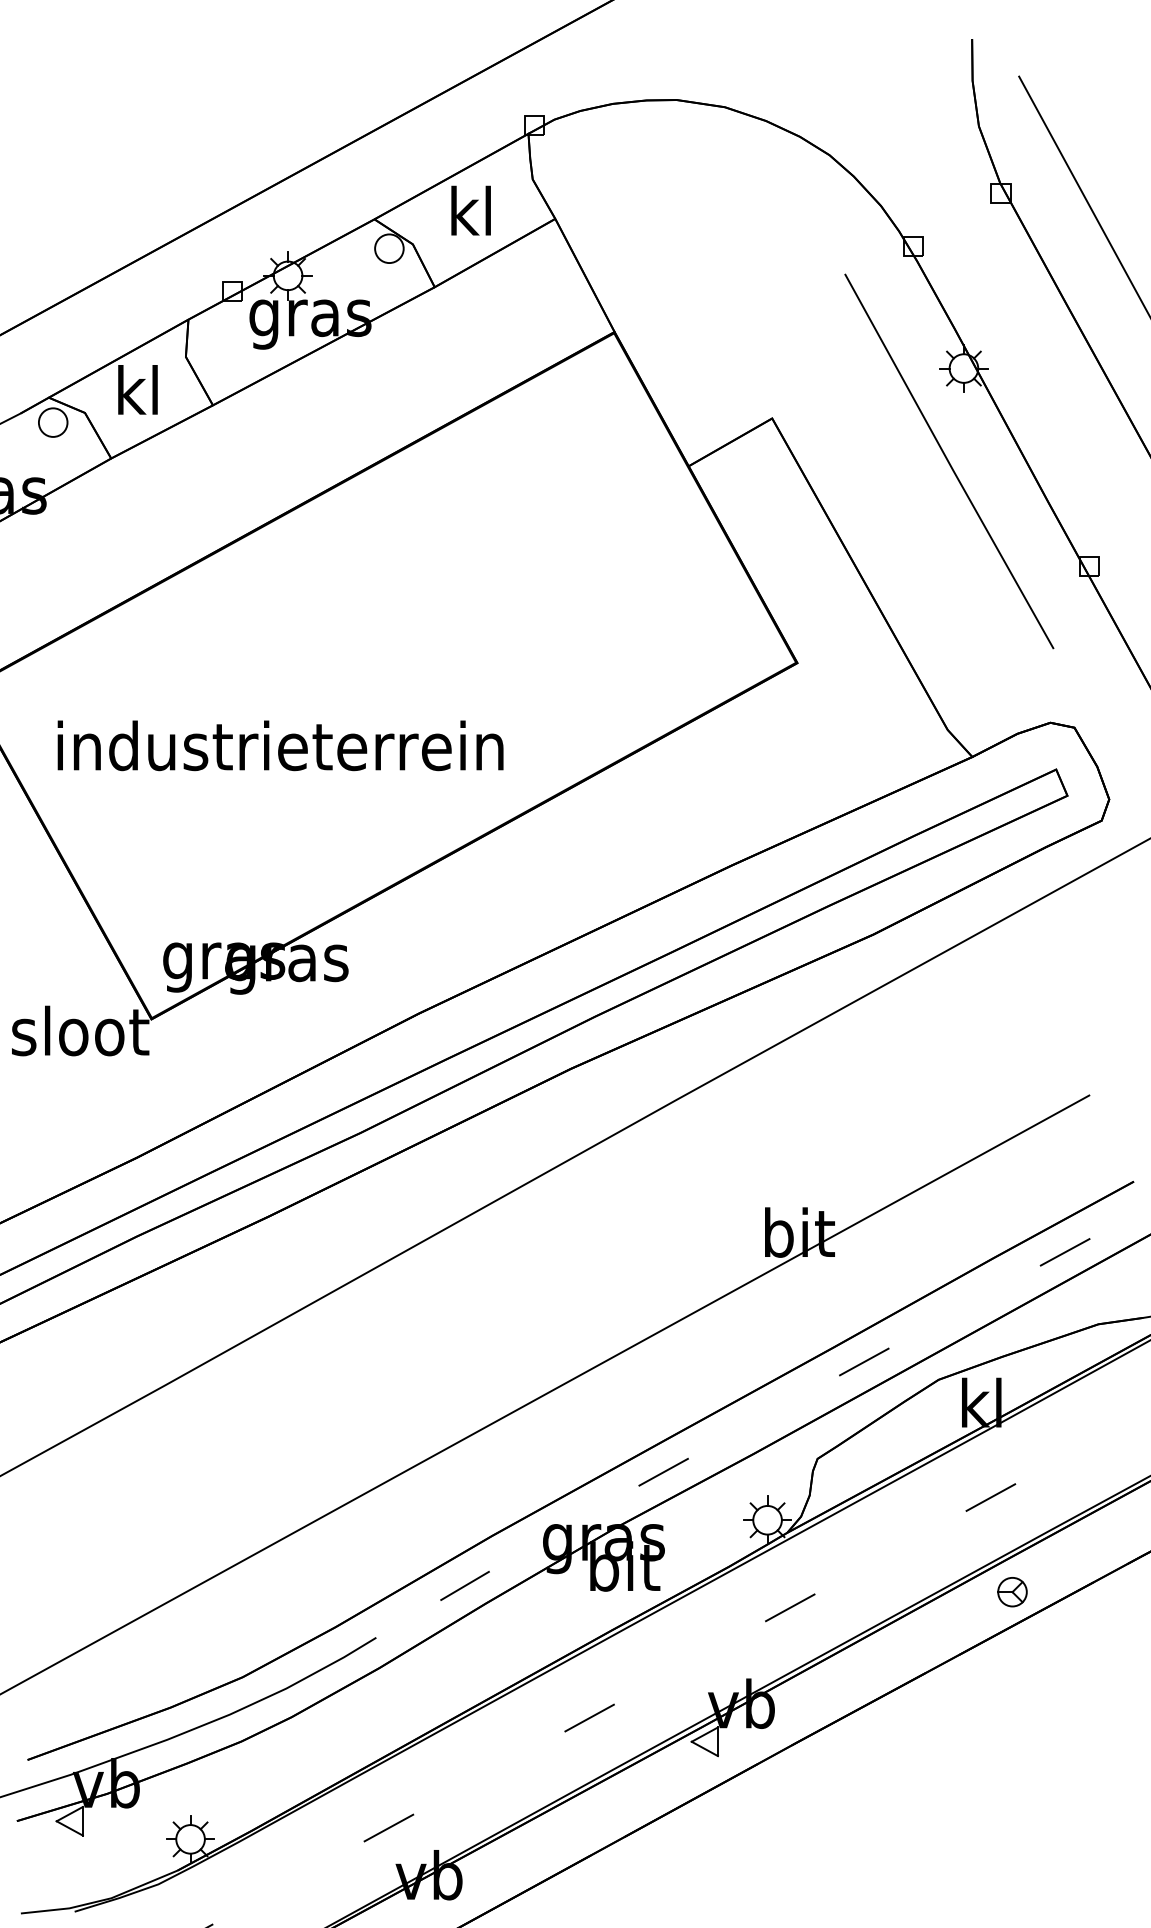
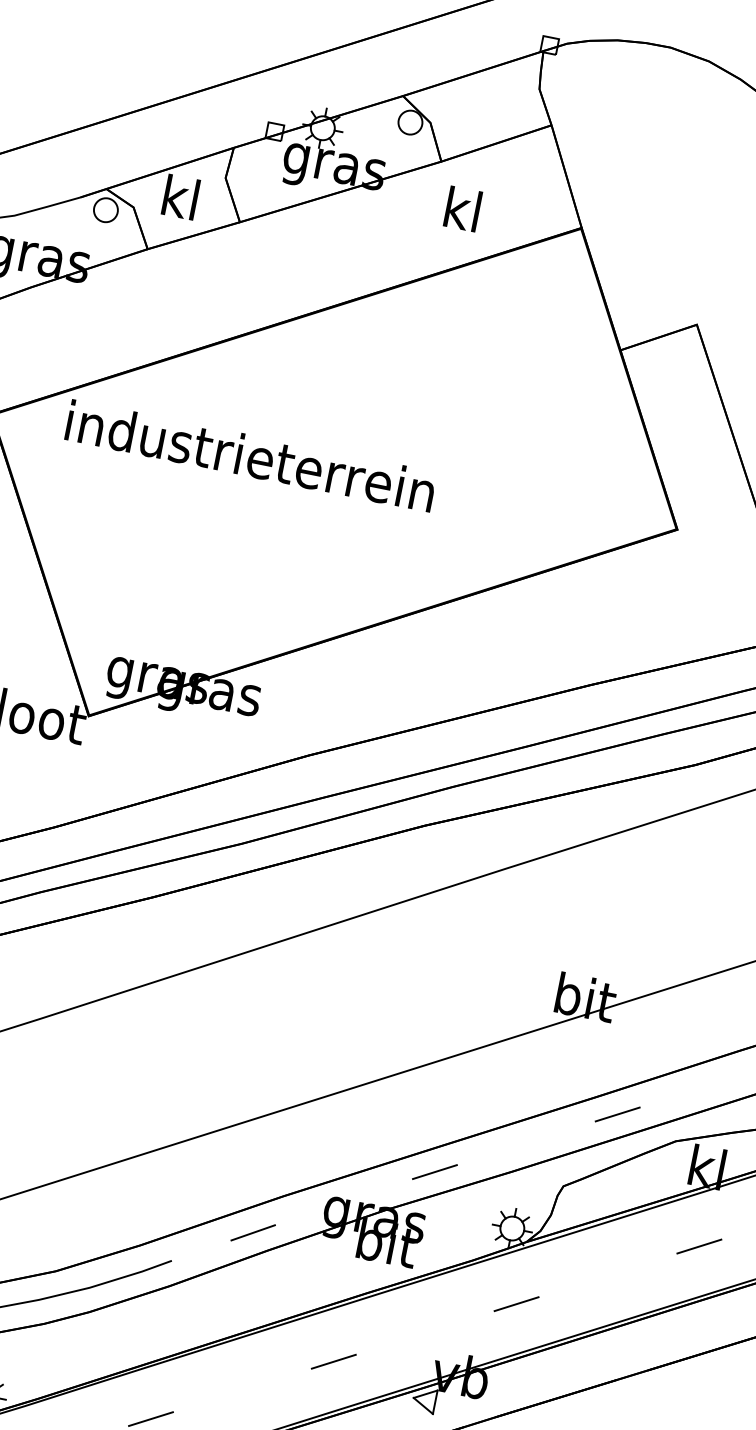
text: (470, 210) -> (462, 208), moved
text: (280, 745) -> (250, 455), moved
part: (1012, 1592) -> (701, 1328), removed

